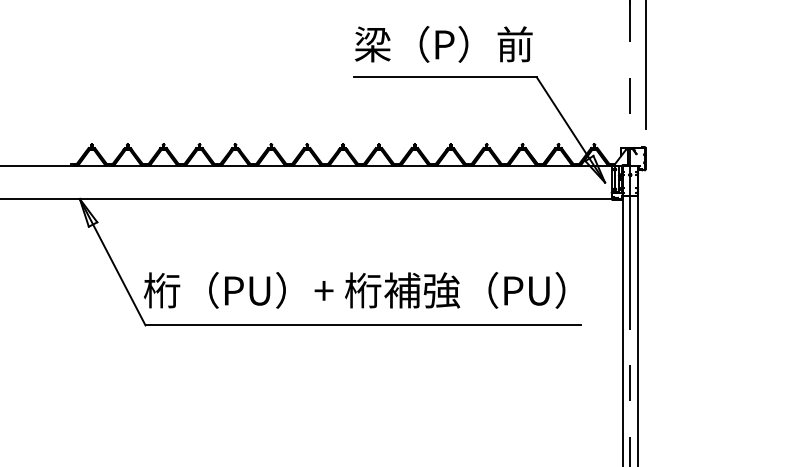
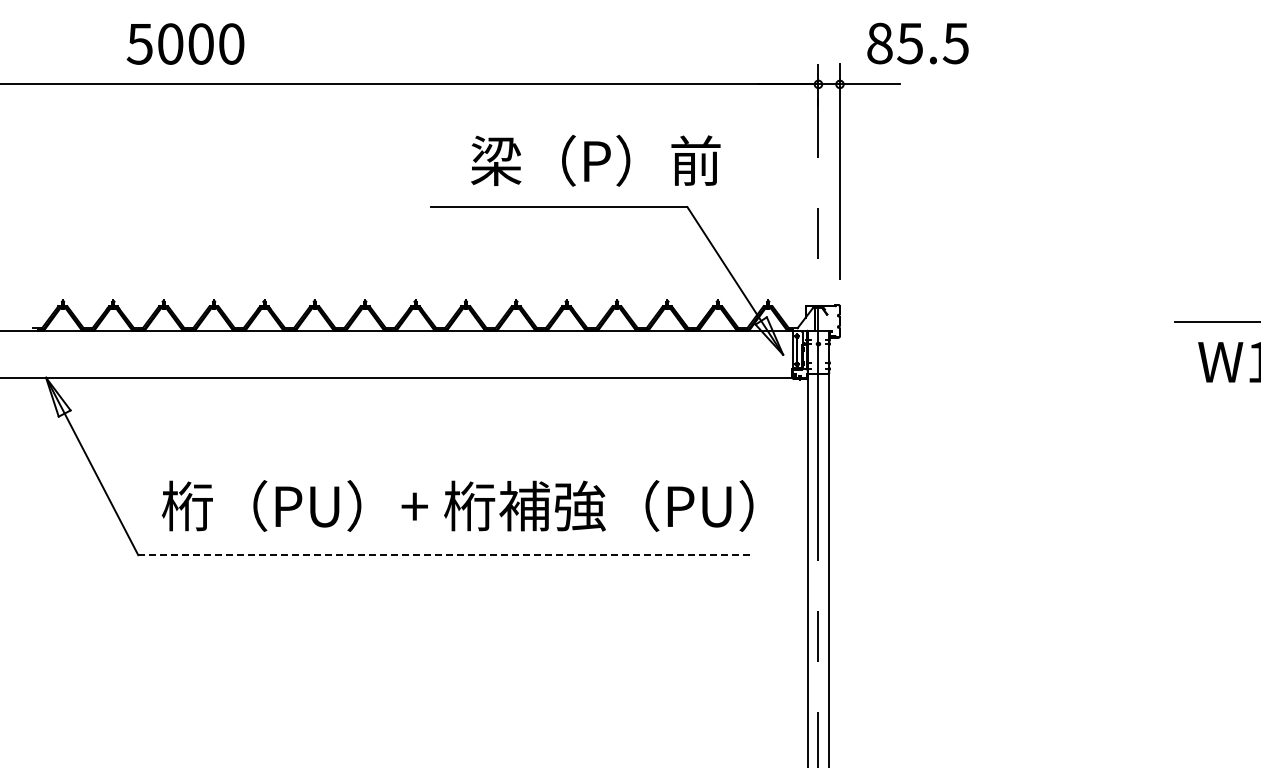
text: (443, 44) -> (595, 160), moved
text: (354, 290) -> (457, 505), moved
line: (363, 325) -> (444, 555), solid -> dashed

